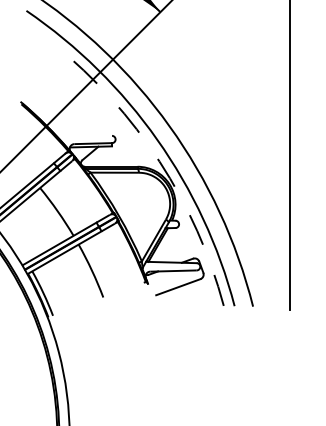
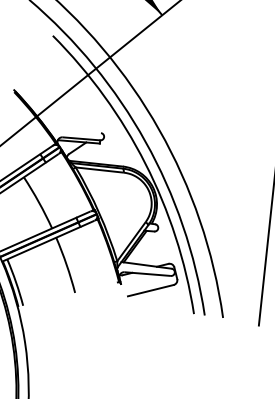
arc: (159, 161) -> (145, 163), dashed -> solid

